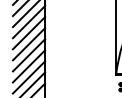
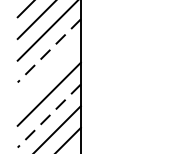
line: (29, 44) -> (50, 51), solid -> dashed
line: (28, 55) -> (48, 72), removed
line: (29, 77) -> (50, 116), solid -> dashed

